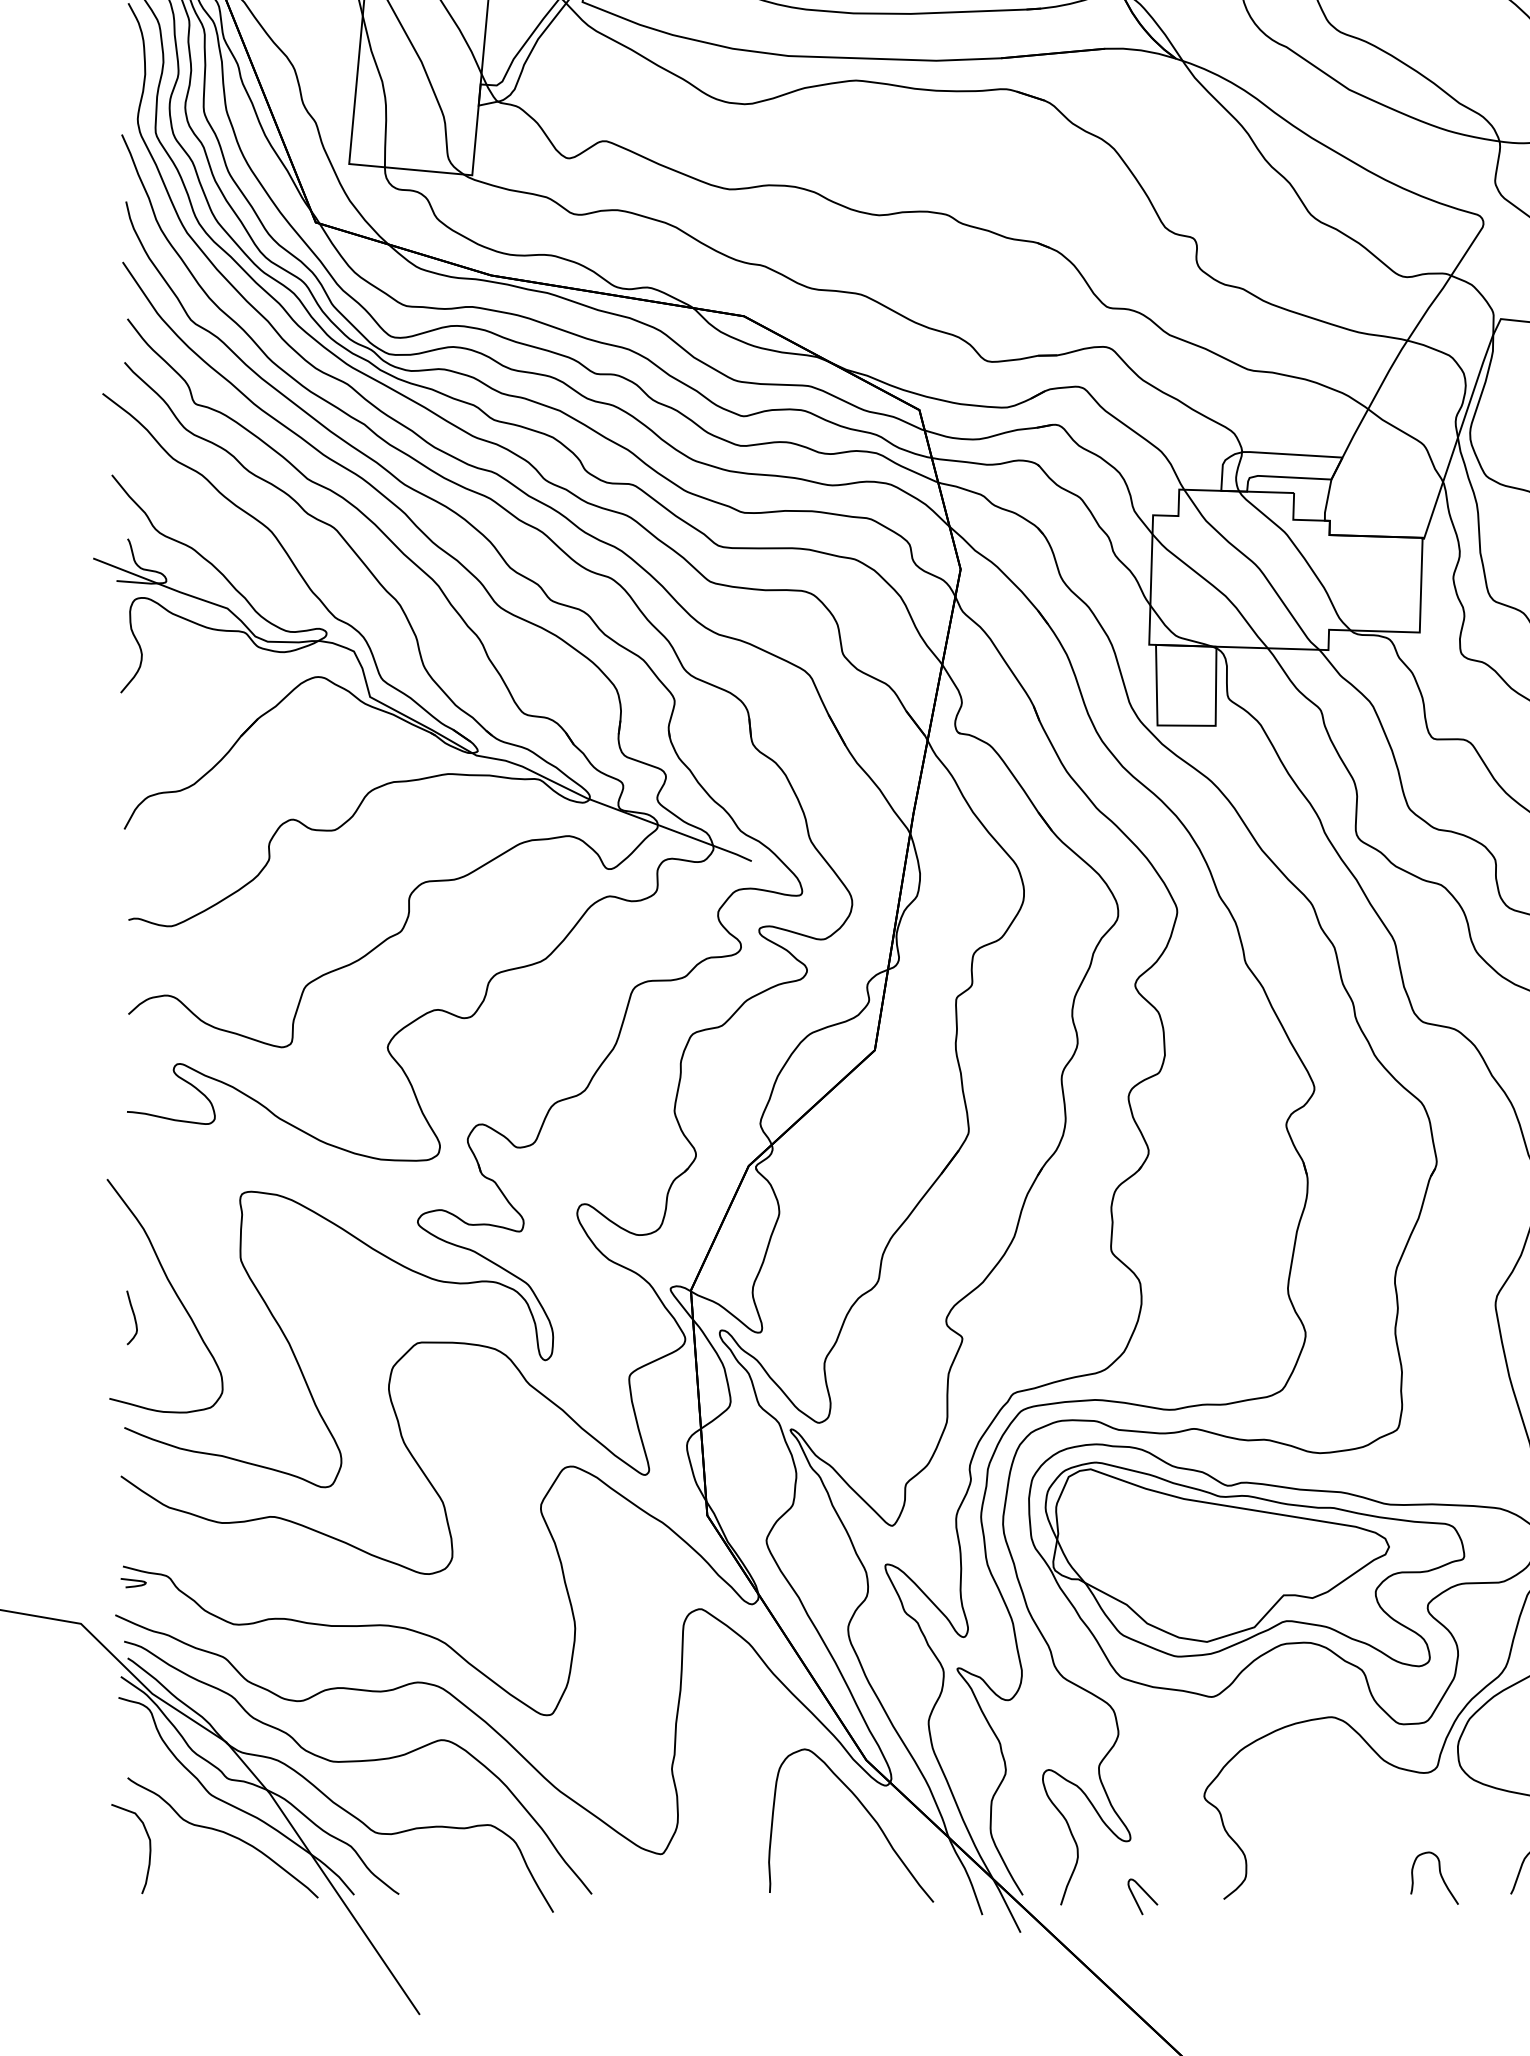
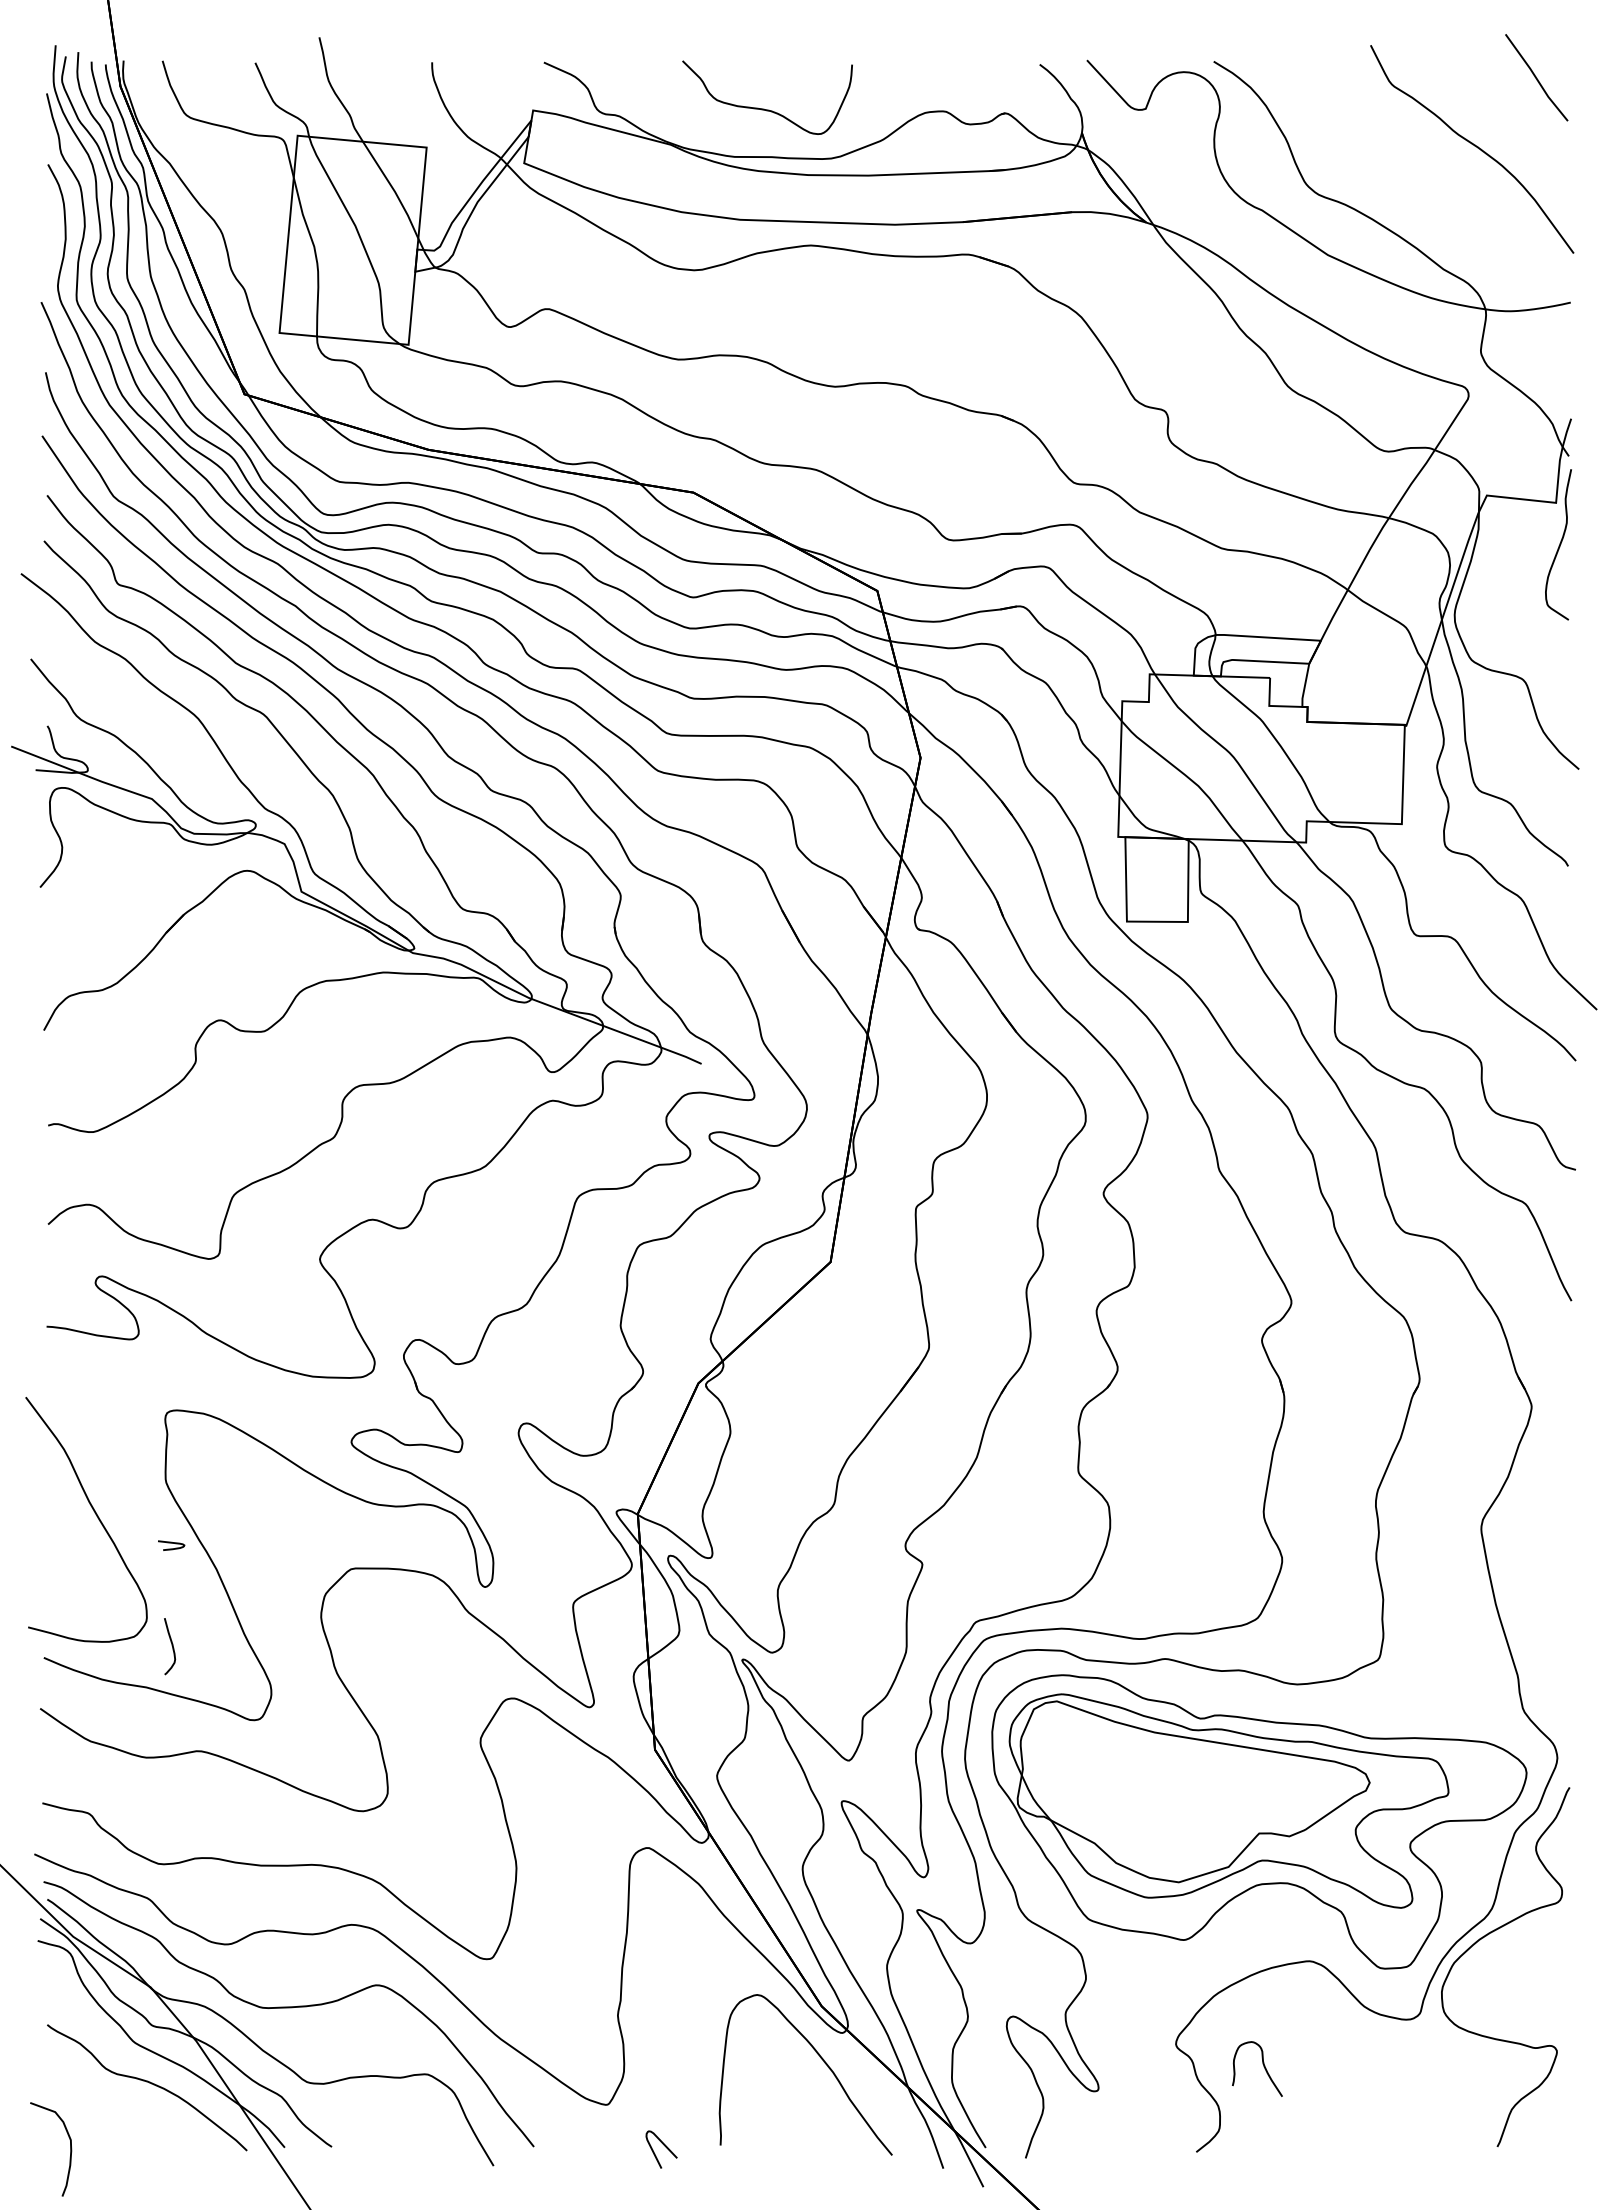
curve: (133, 1316) -> (171, 1645), moved
curve: (133, 1581) -> (171, 1543), moved
curve: (149, 1849) -> (70, 2149), moved
curve: (1440, 1875) -> (1263, 2066), moved
curve: (1145, 1893) -> (664, 2146), moved

